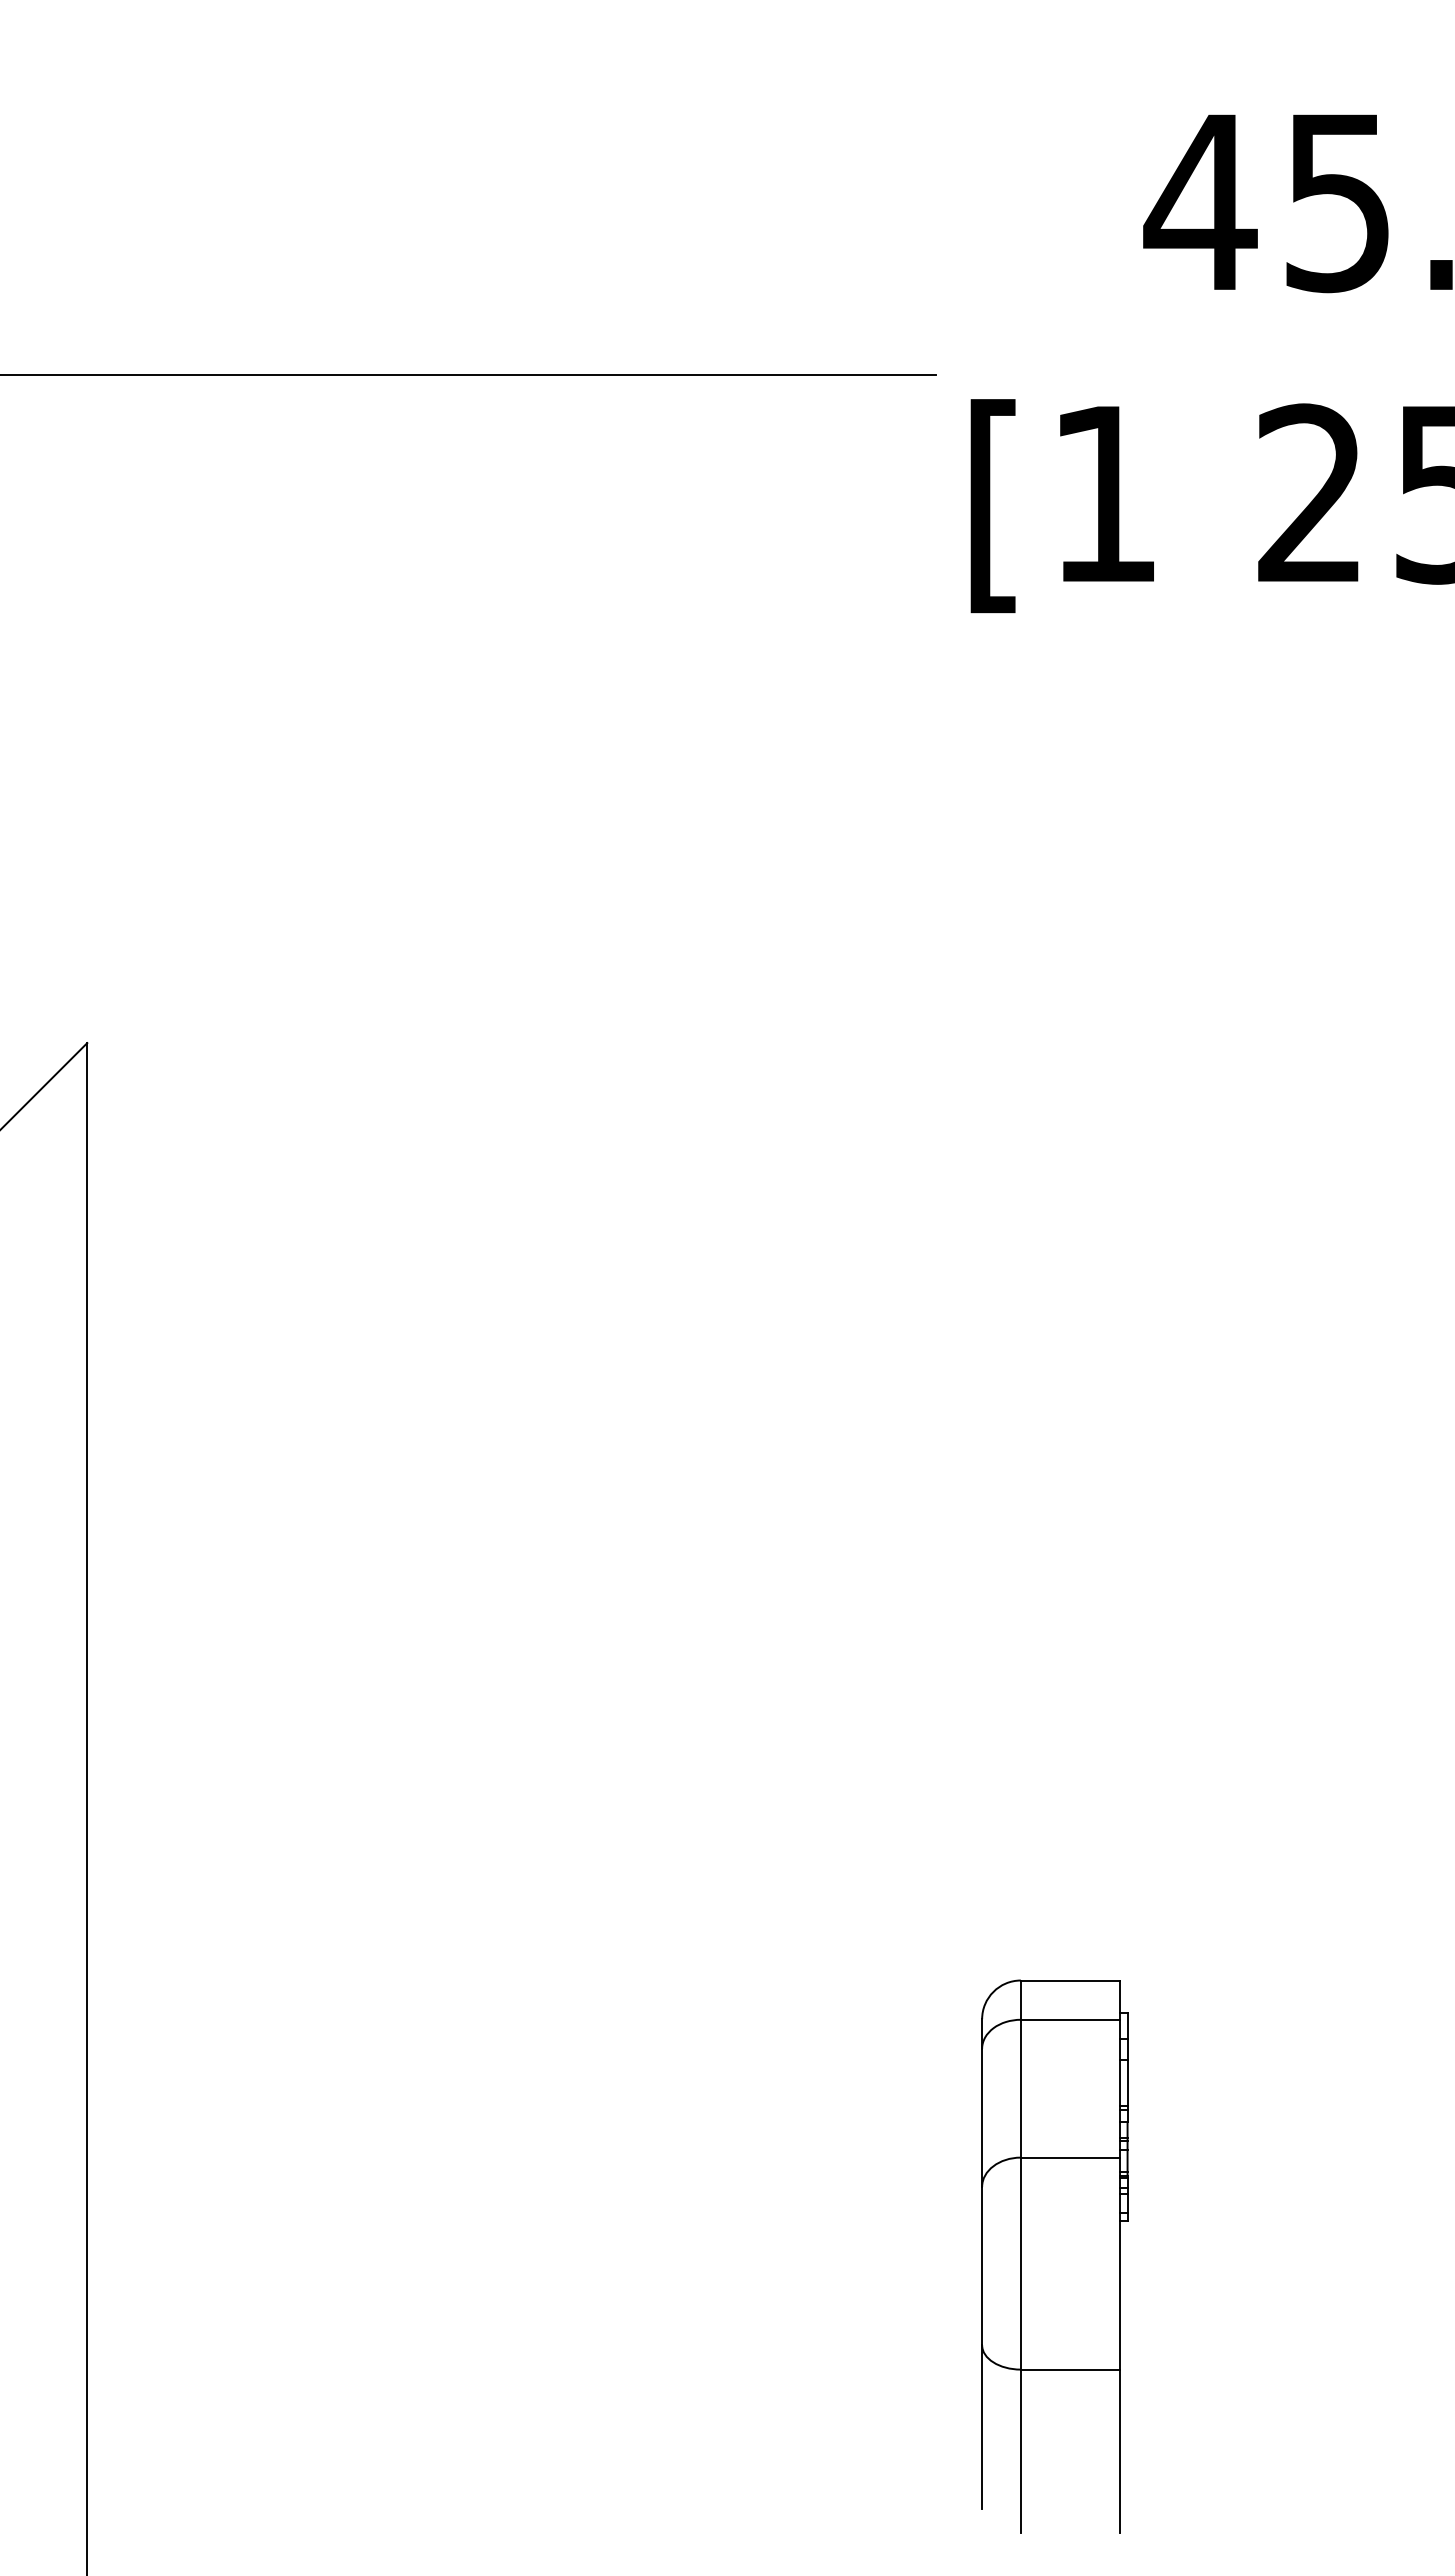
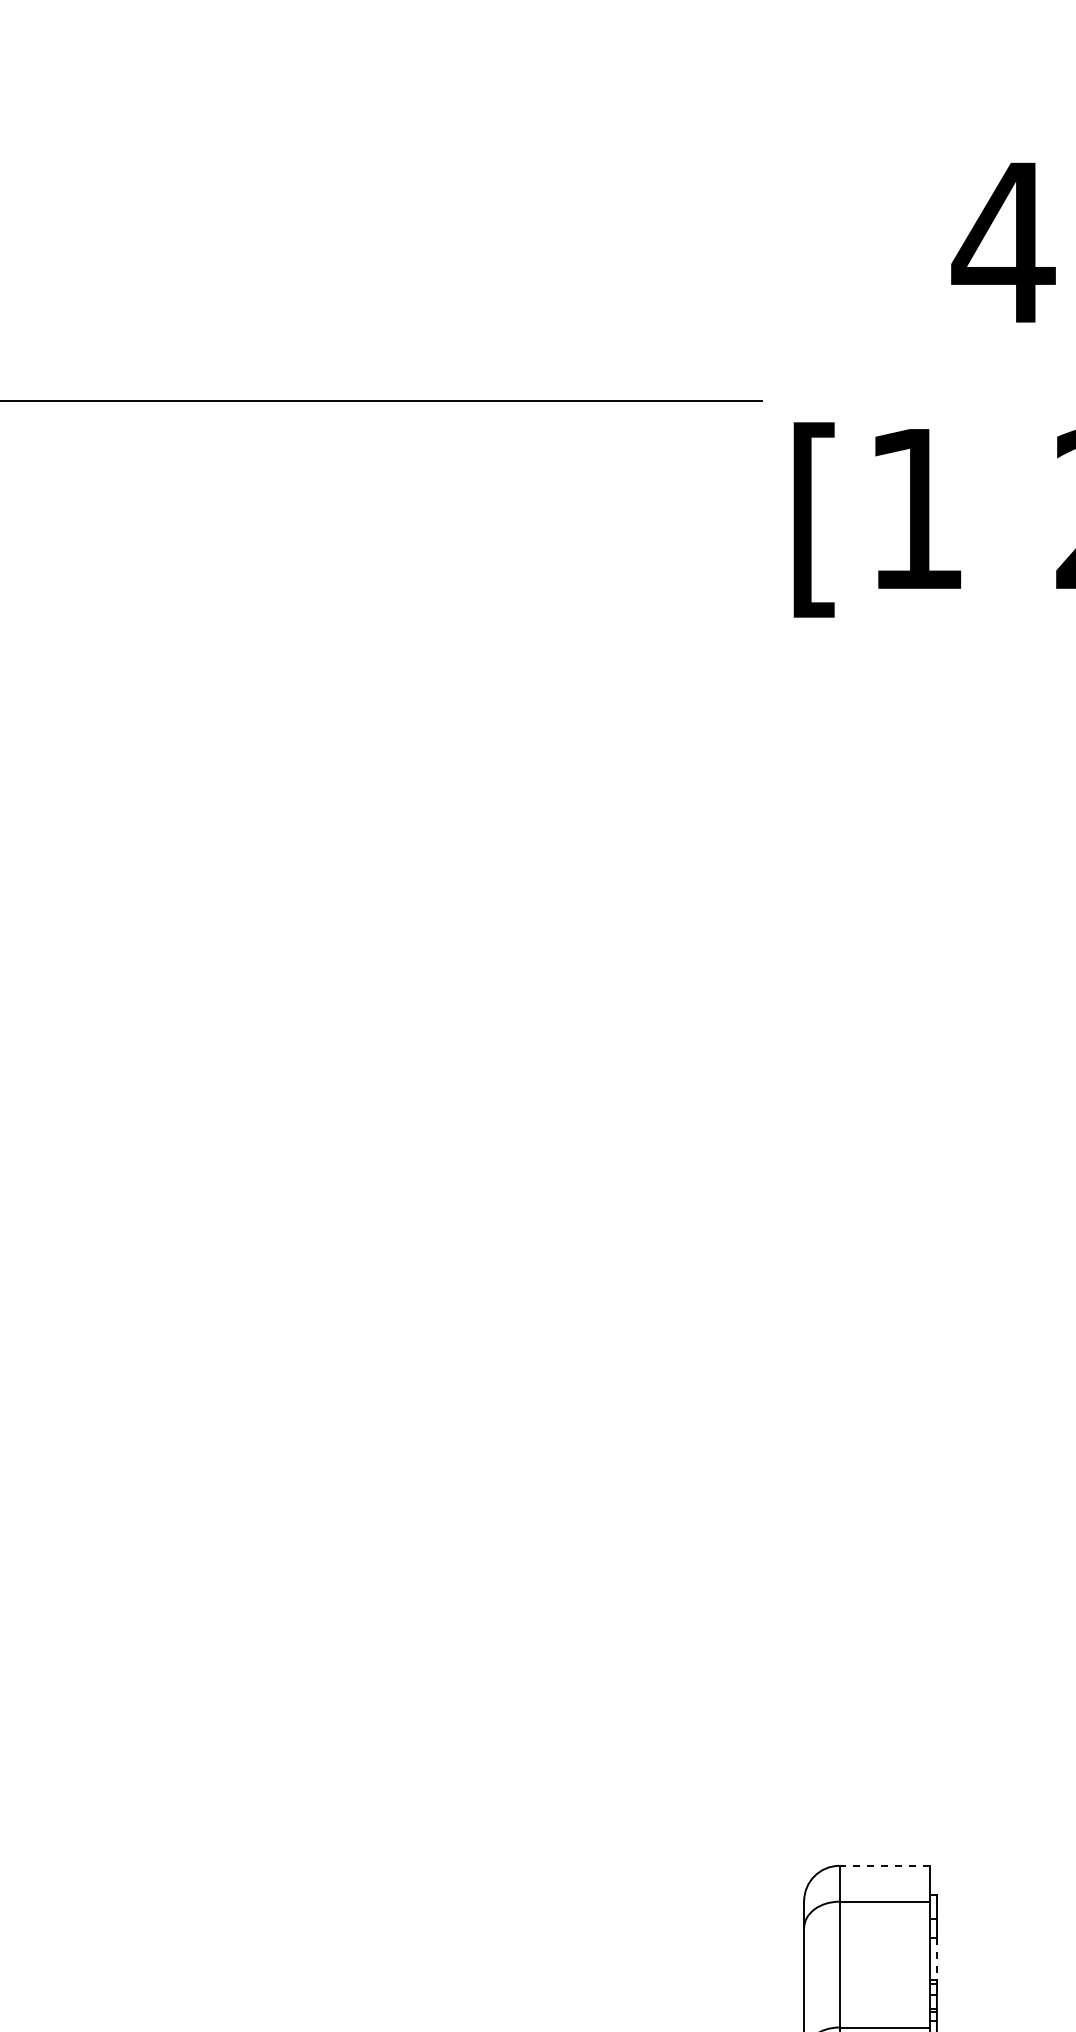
line: (1070, 1980) -> (884, 1865), solid -> dashed
line: (1127, 2082) -> (936, 1958), solid -> dashed

